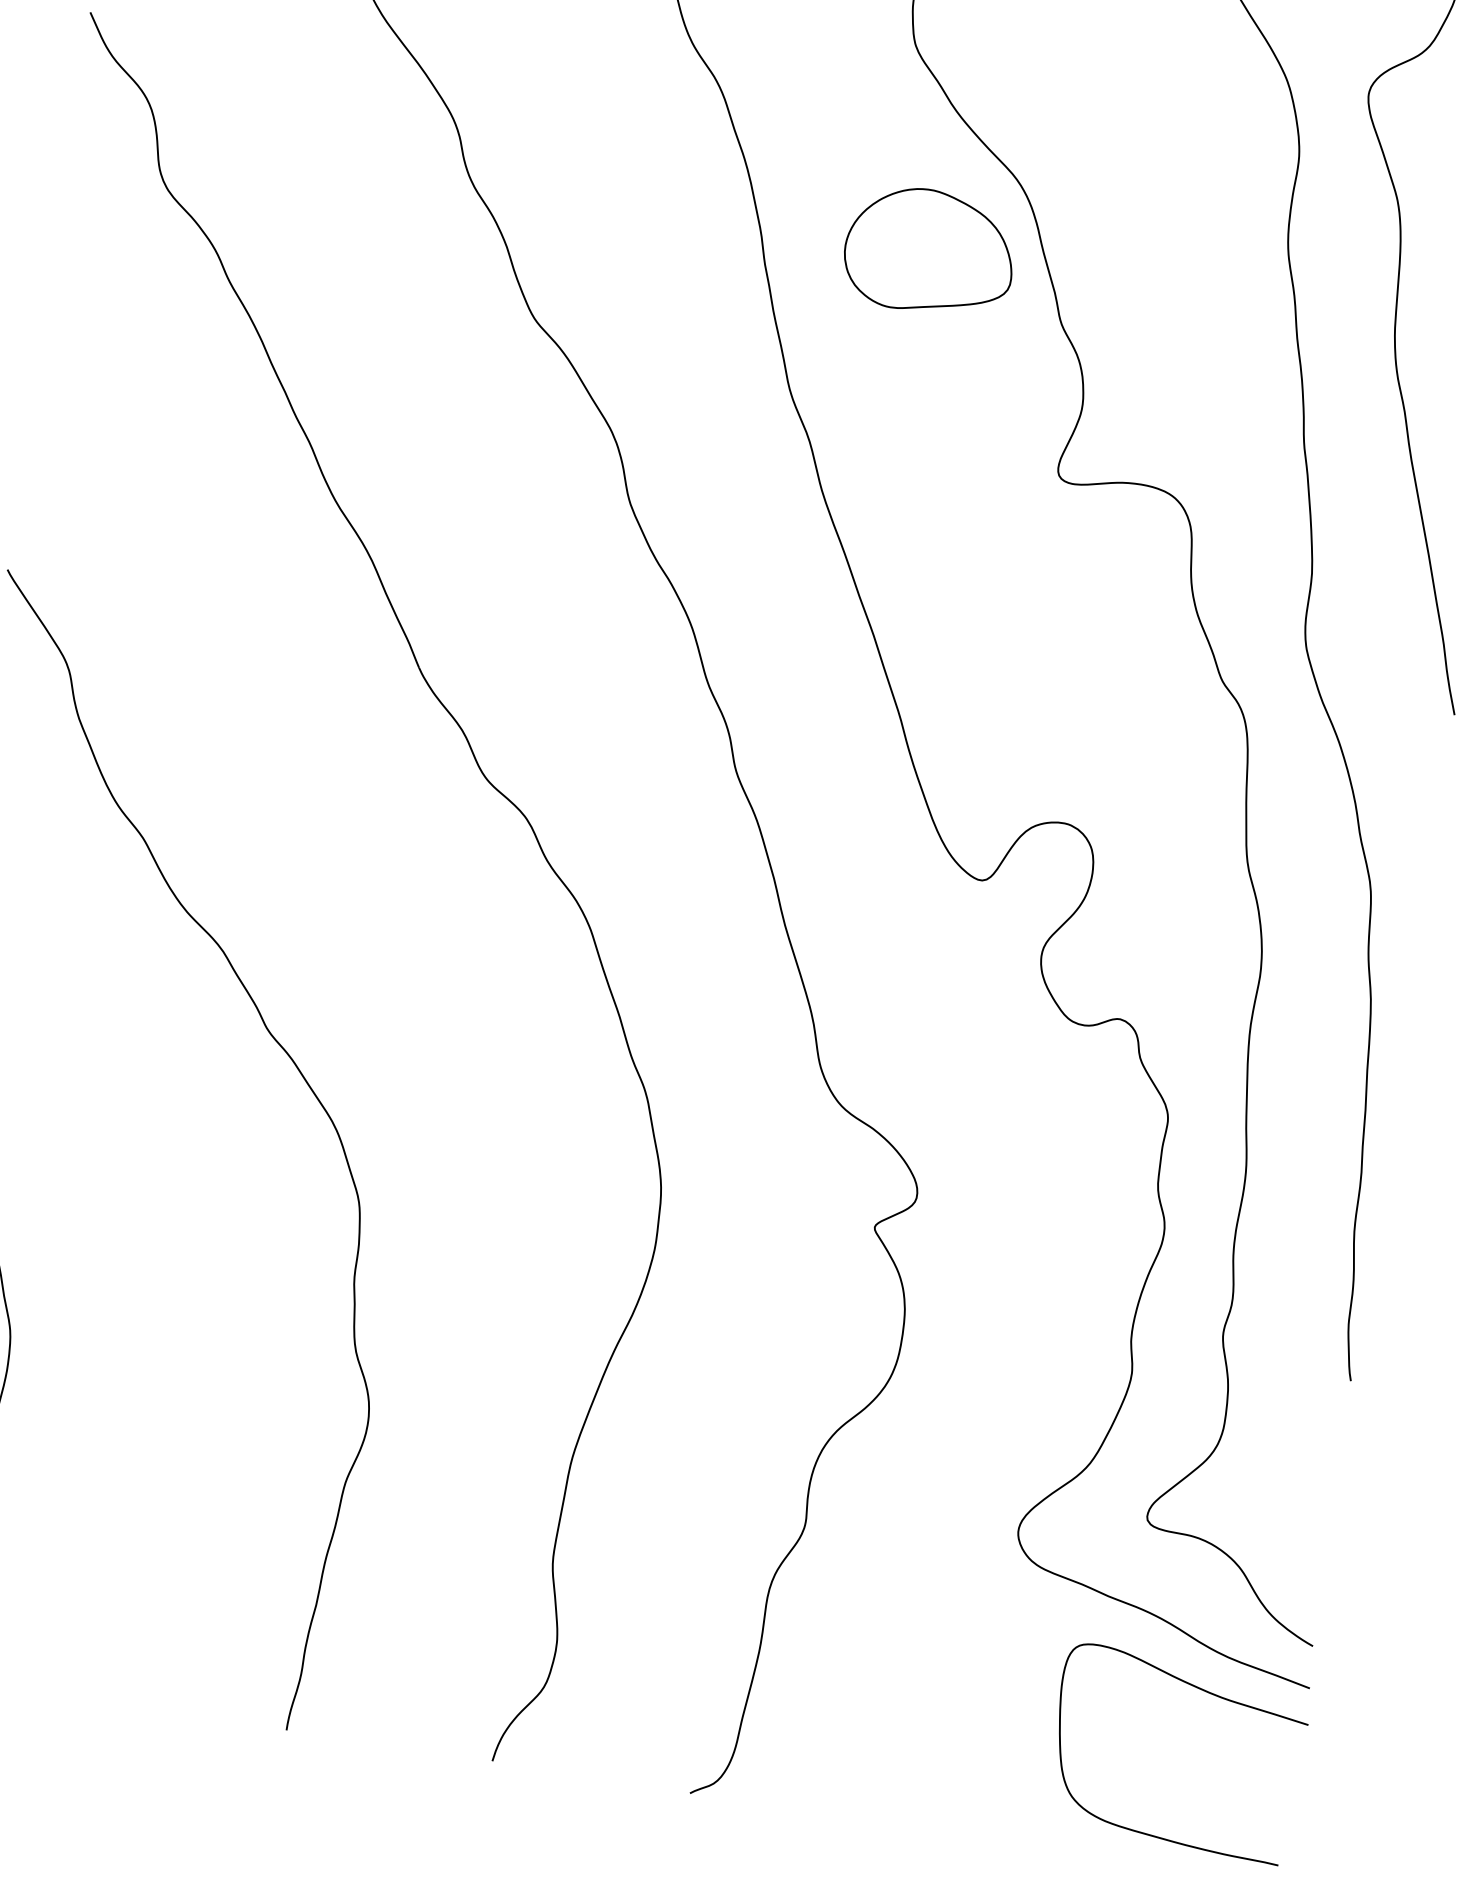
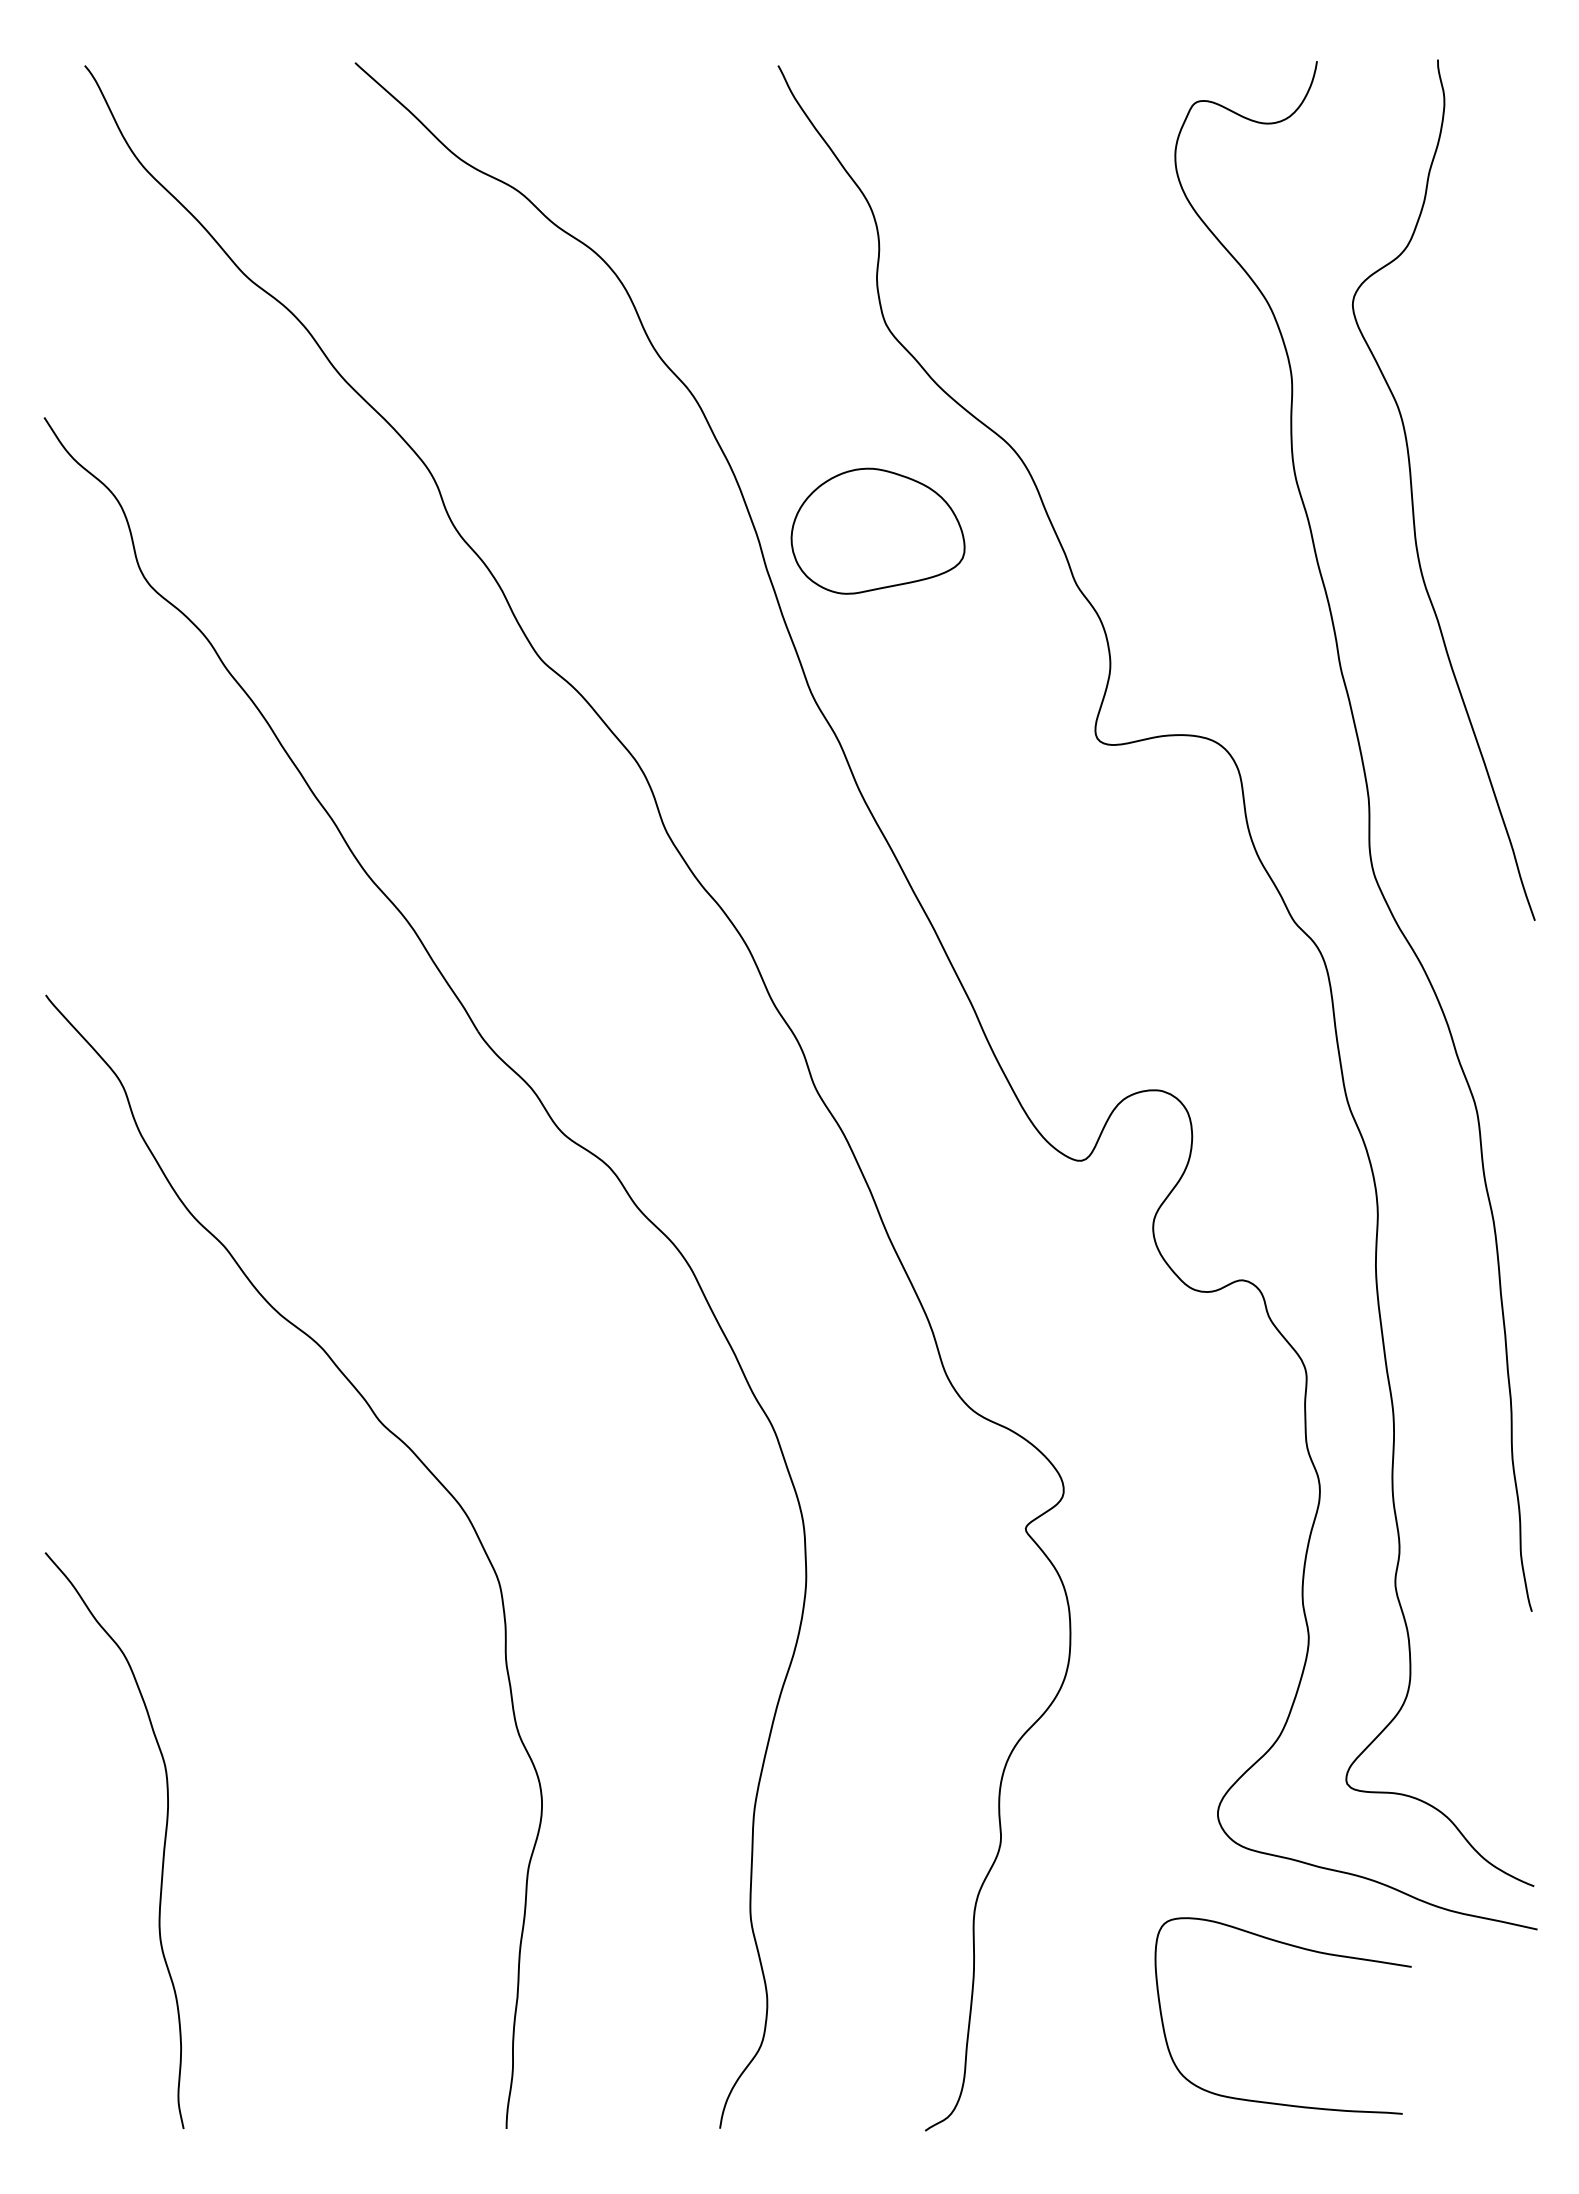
part: (929, 250) -> (877, 530), moved
curve: (1201, 1690) -> (1298, 1948), moved

